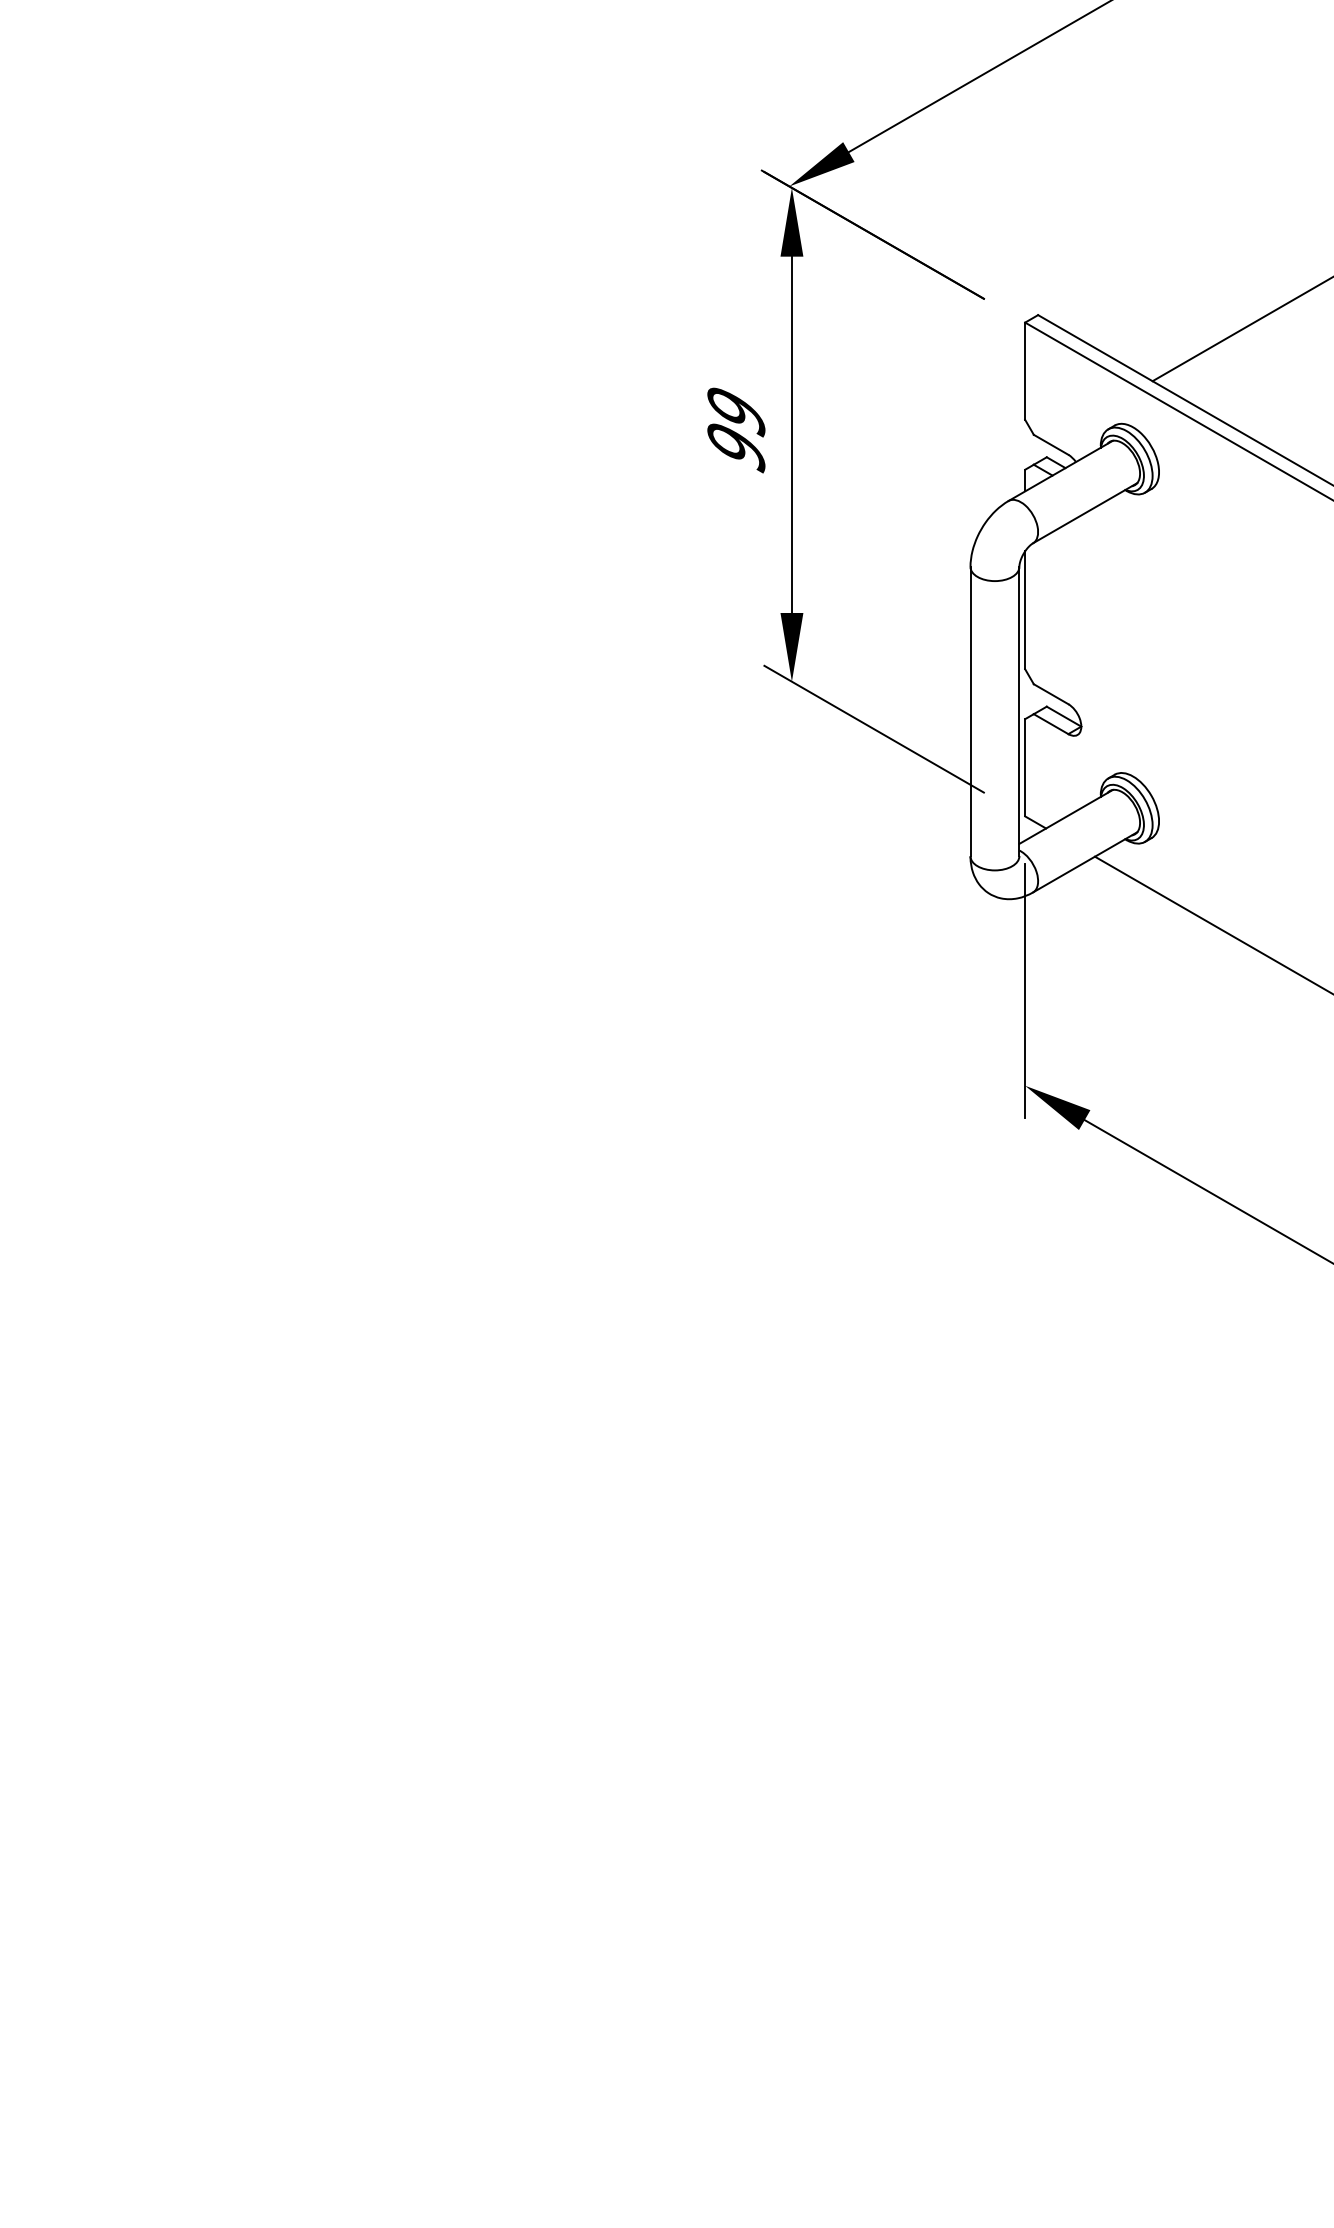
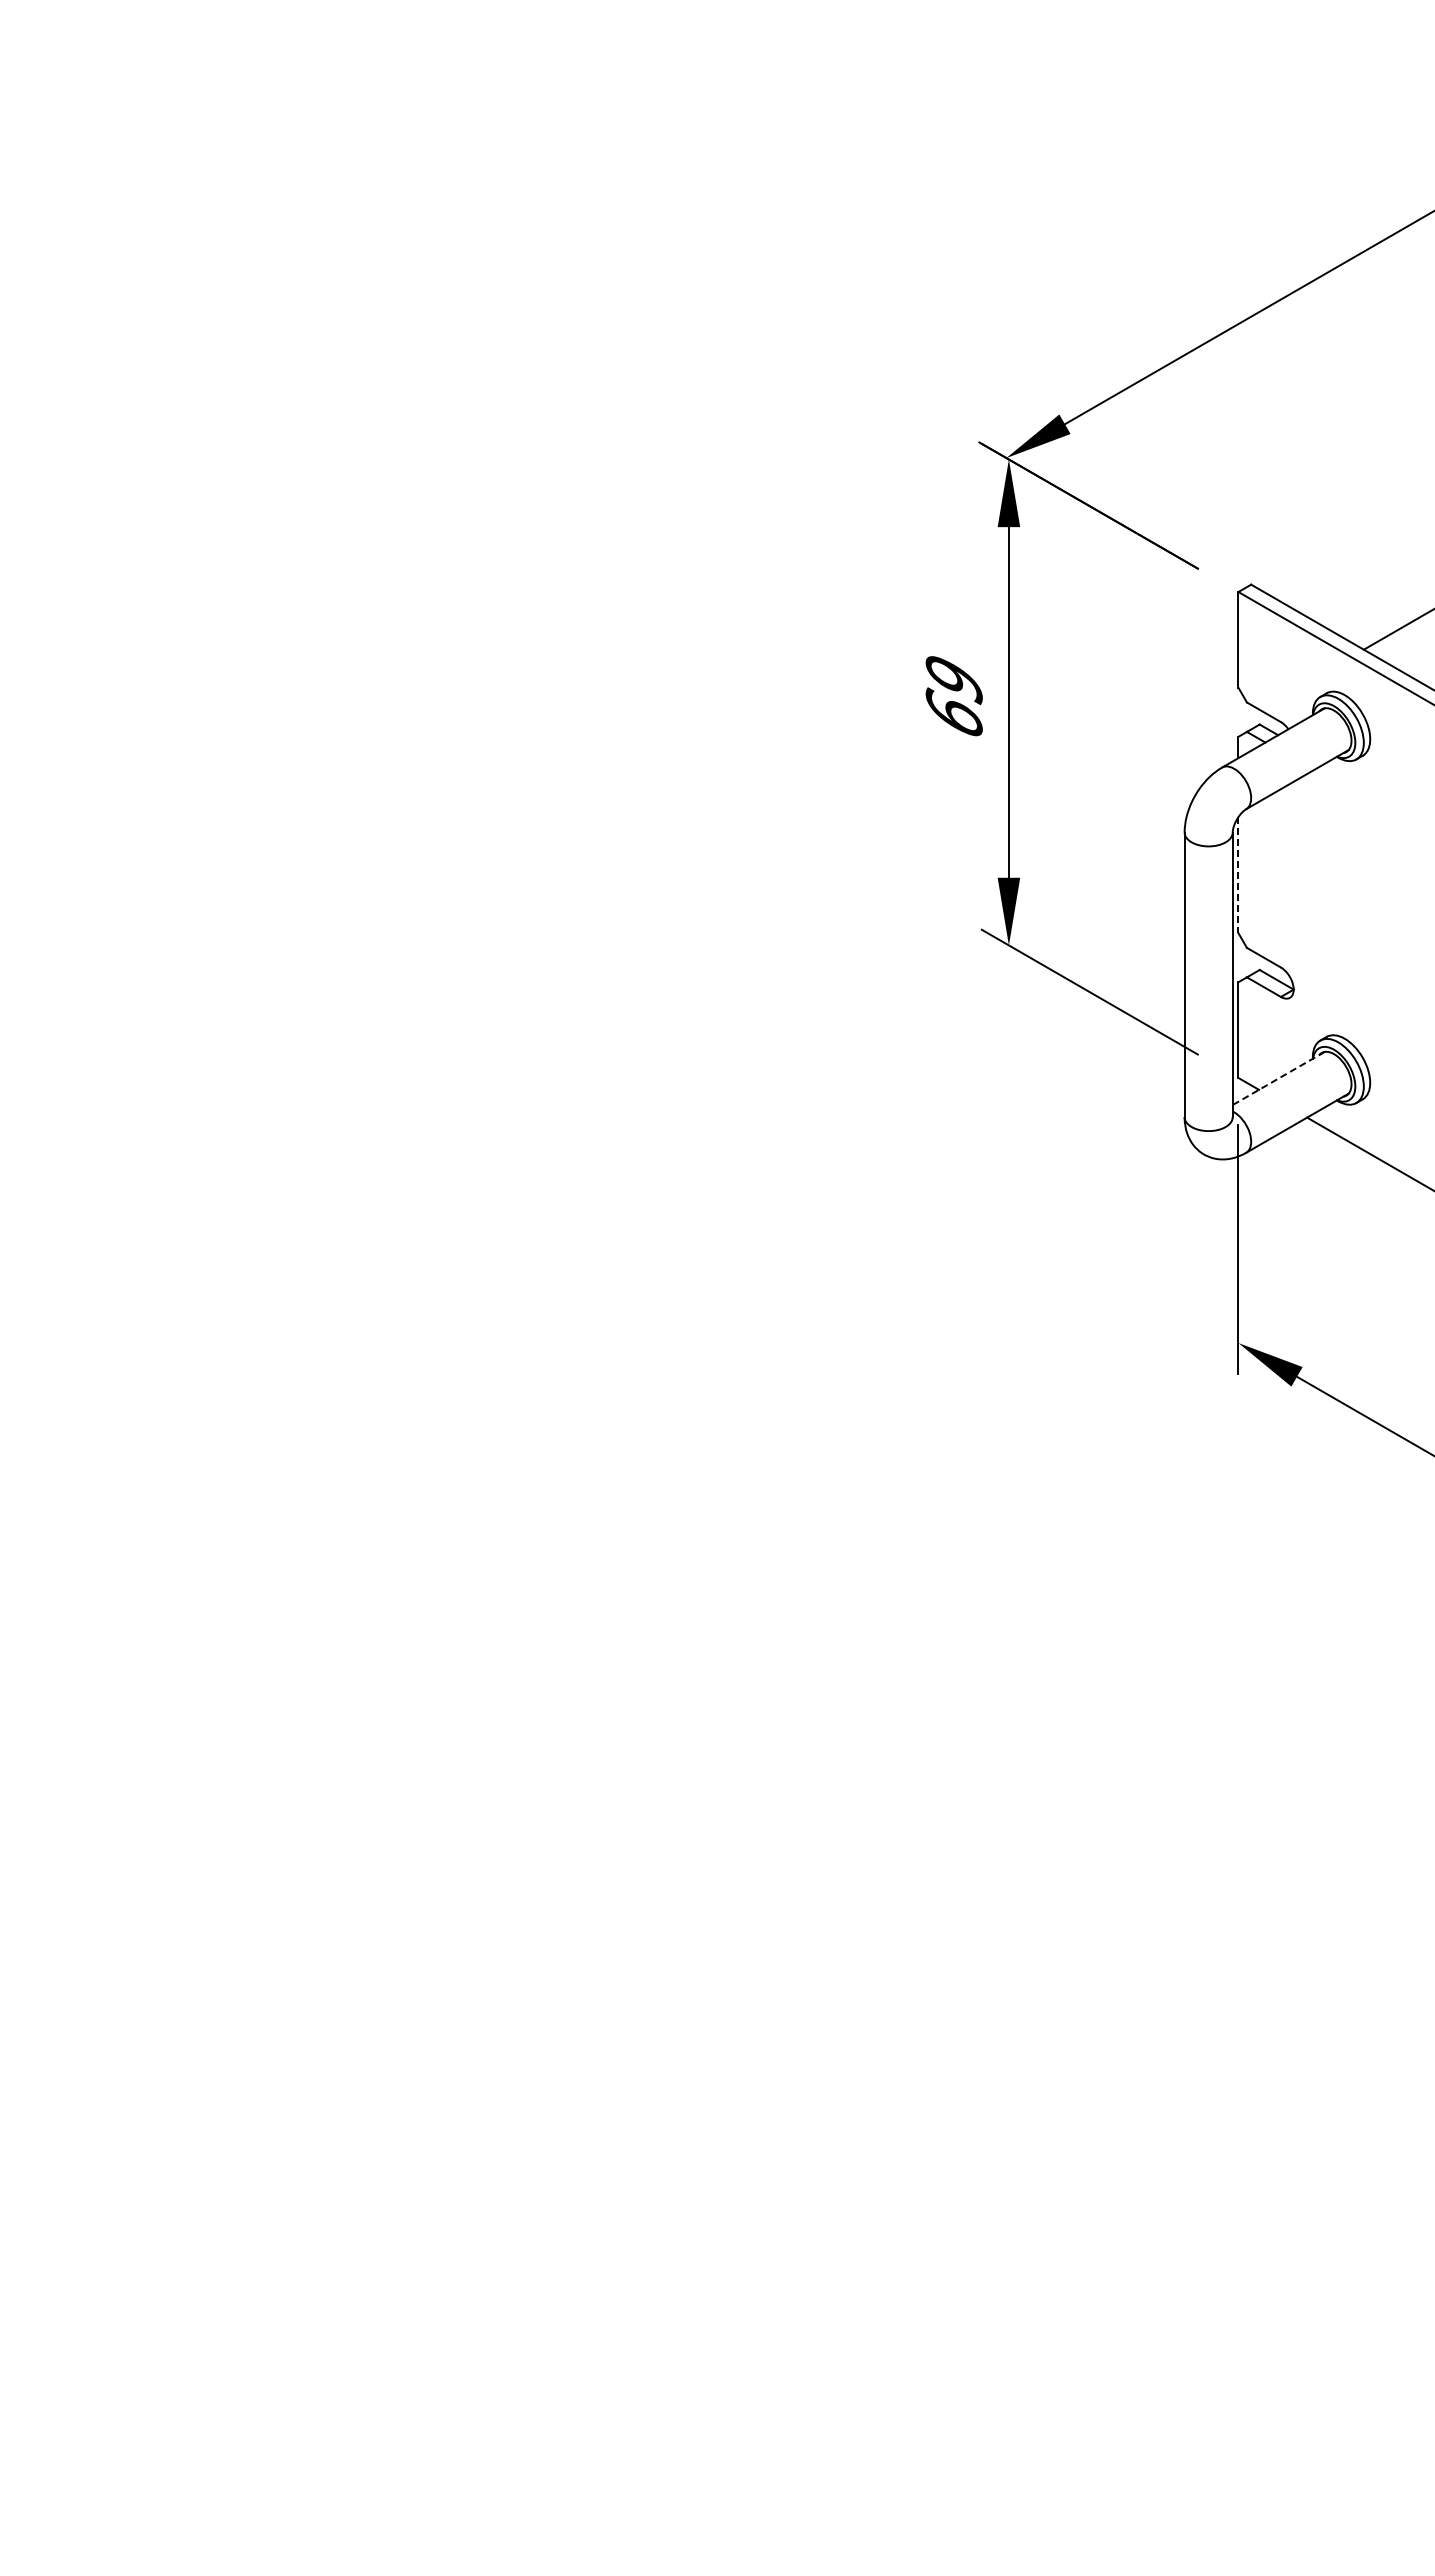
text: (735, 446) -> (953, 713), 99 -> 69
line: (1025, 610) -> (1238, 875), solid -> dashed
line: (1065, 816) -> (1278, 1078), solid -> dashed

